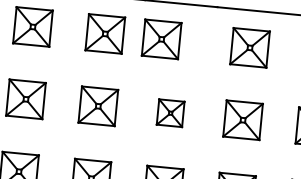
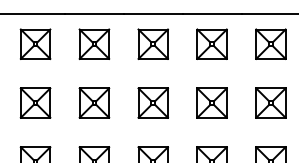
part: (161, 38) -> (211, 43), moved
part: (170, 112) -> (211, 102), size x1.43

